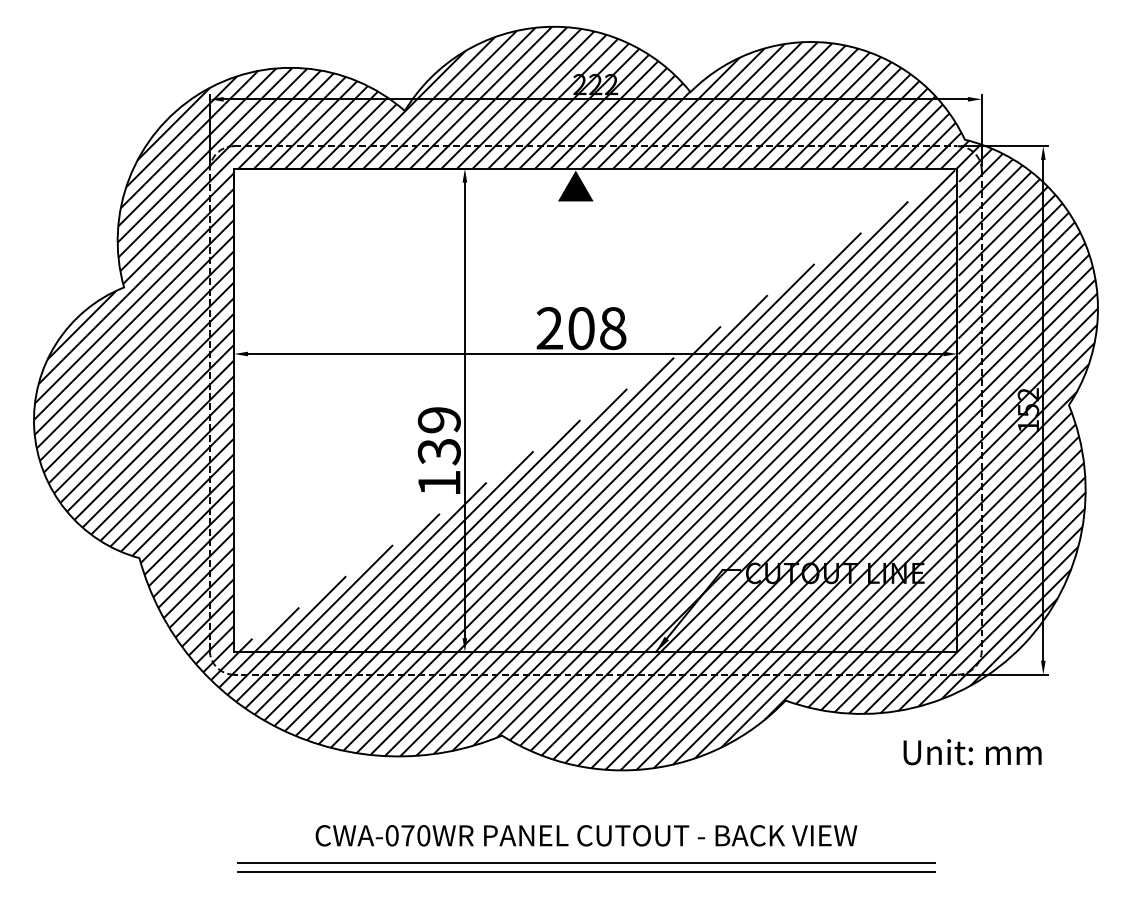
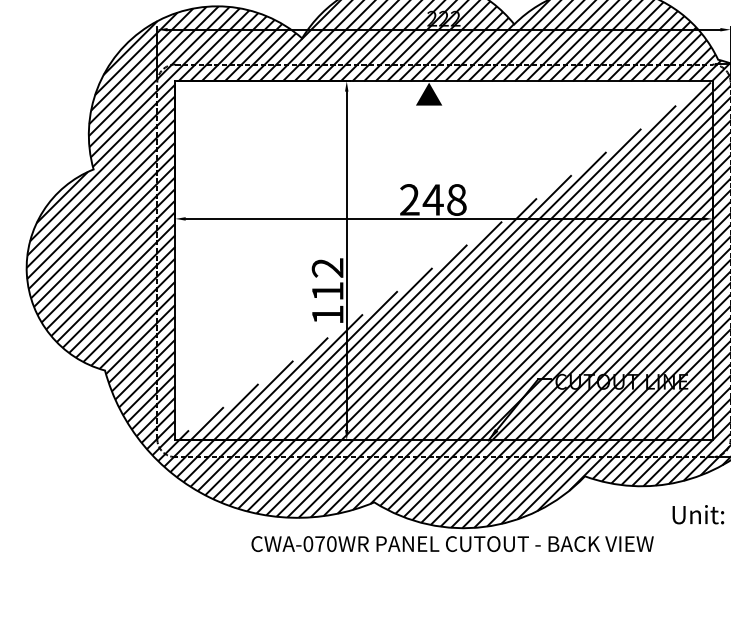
text: (581, 328) -> (433, 199), 208 -> 248
text: (438, 436) -> (327, 280), 139 -> 112
text: (586, 835) -> (452, 543), moved
line: (586, 863) -> (437, 597), removed
line: (586, 872) -> (437, 604), removed

